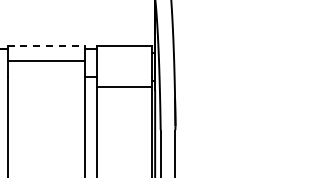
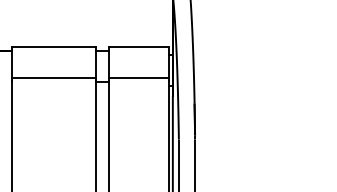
line: (46, 45) -> (54, 47), dashed -> solid
line: (45, 60) -> (53, 77), moved
line: (124, 86) -> (139, 77), moved

